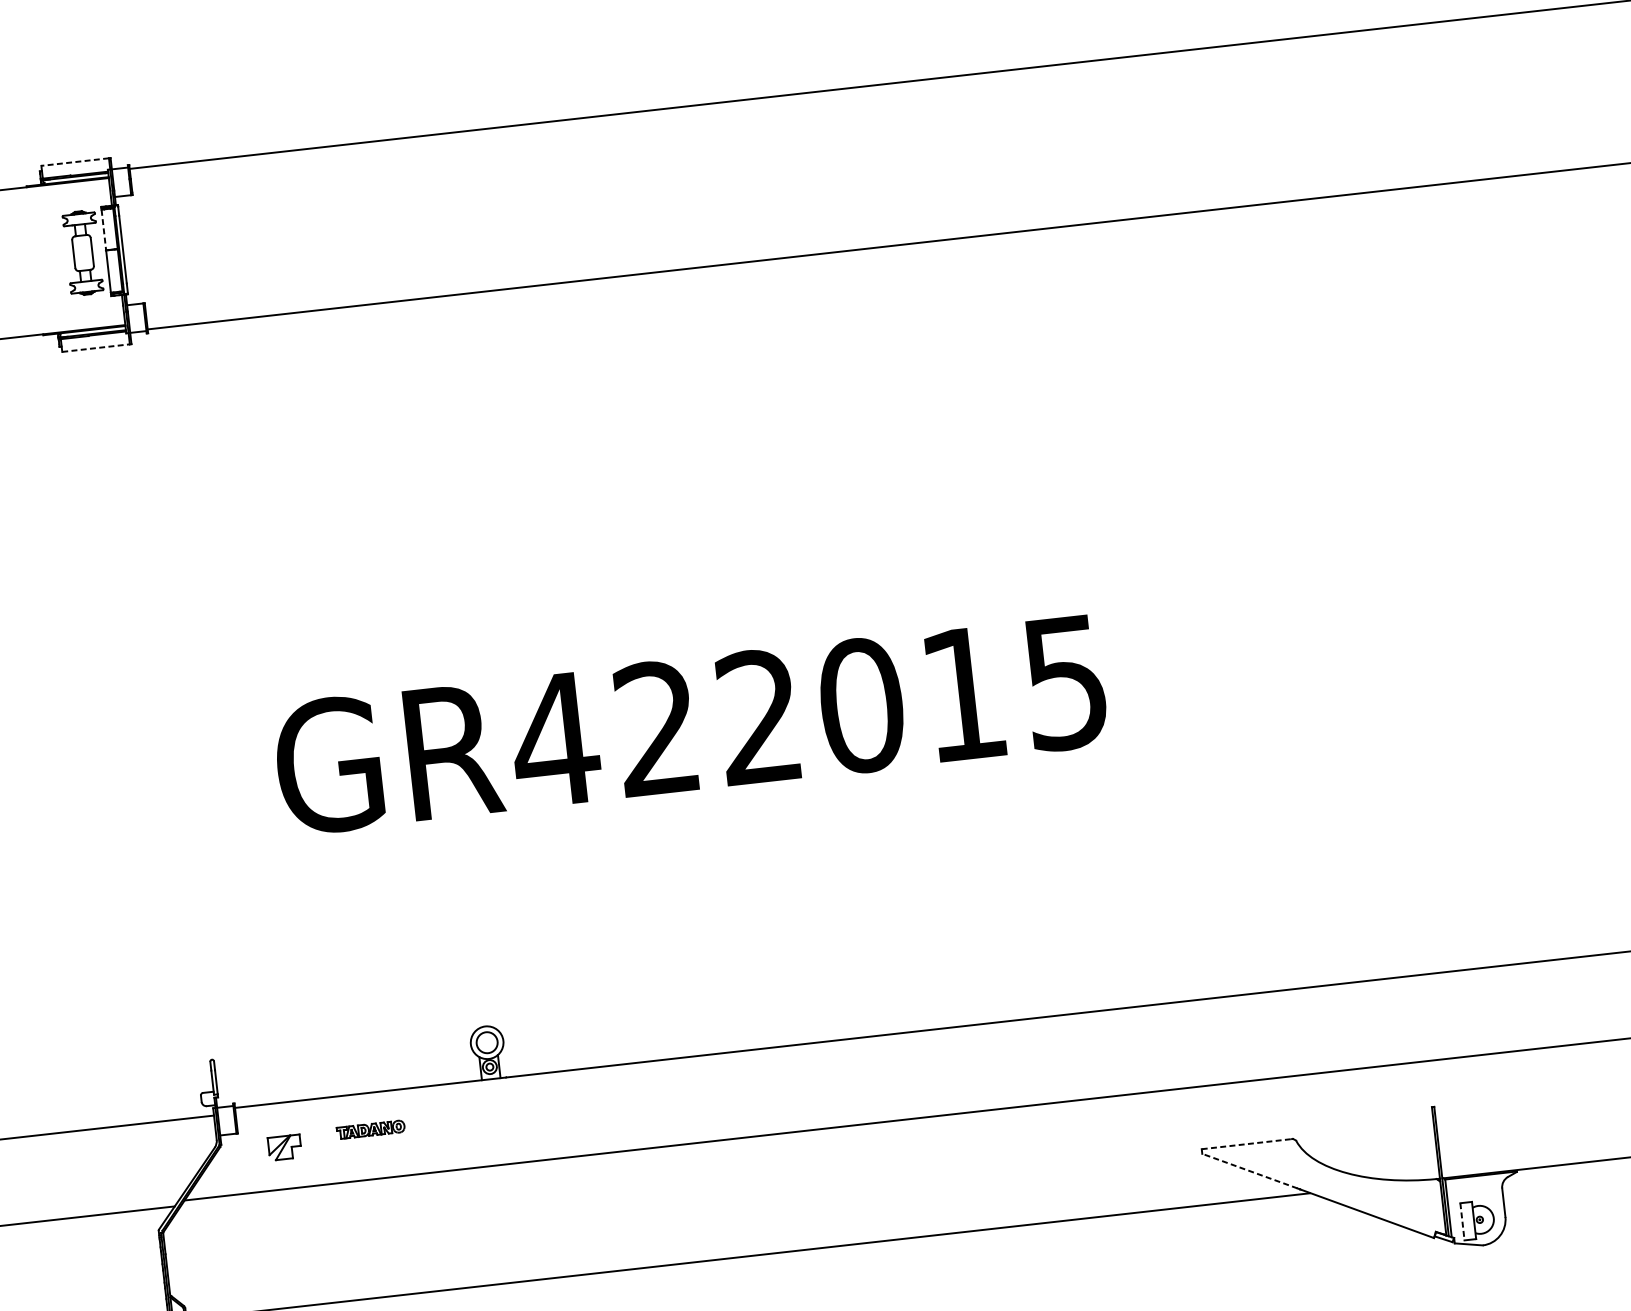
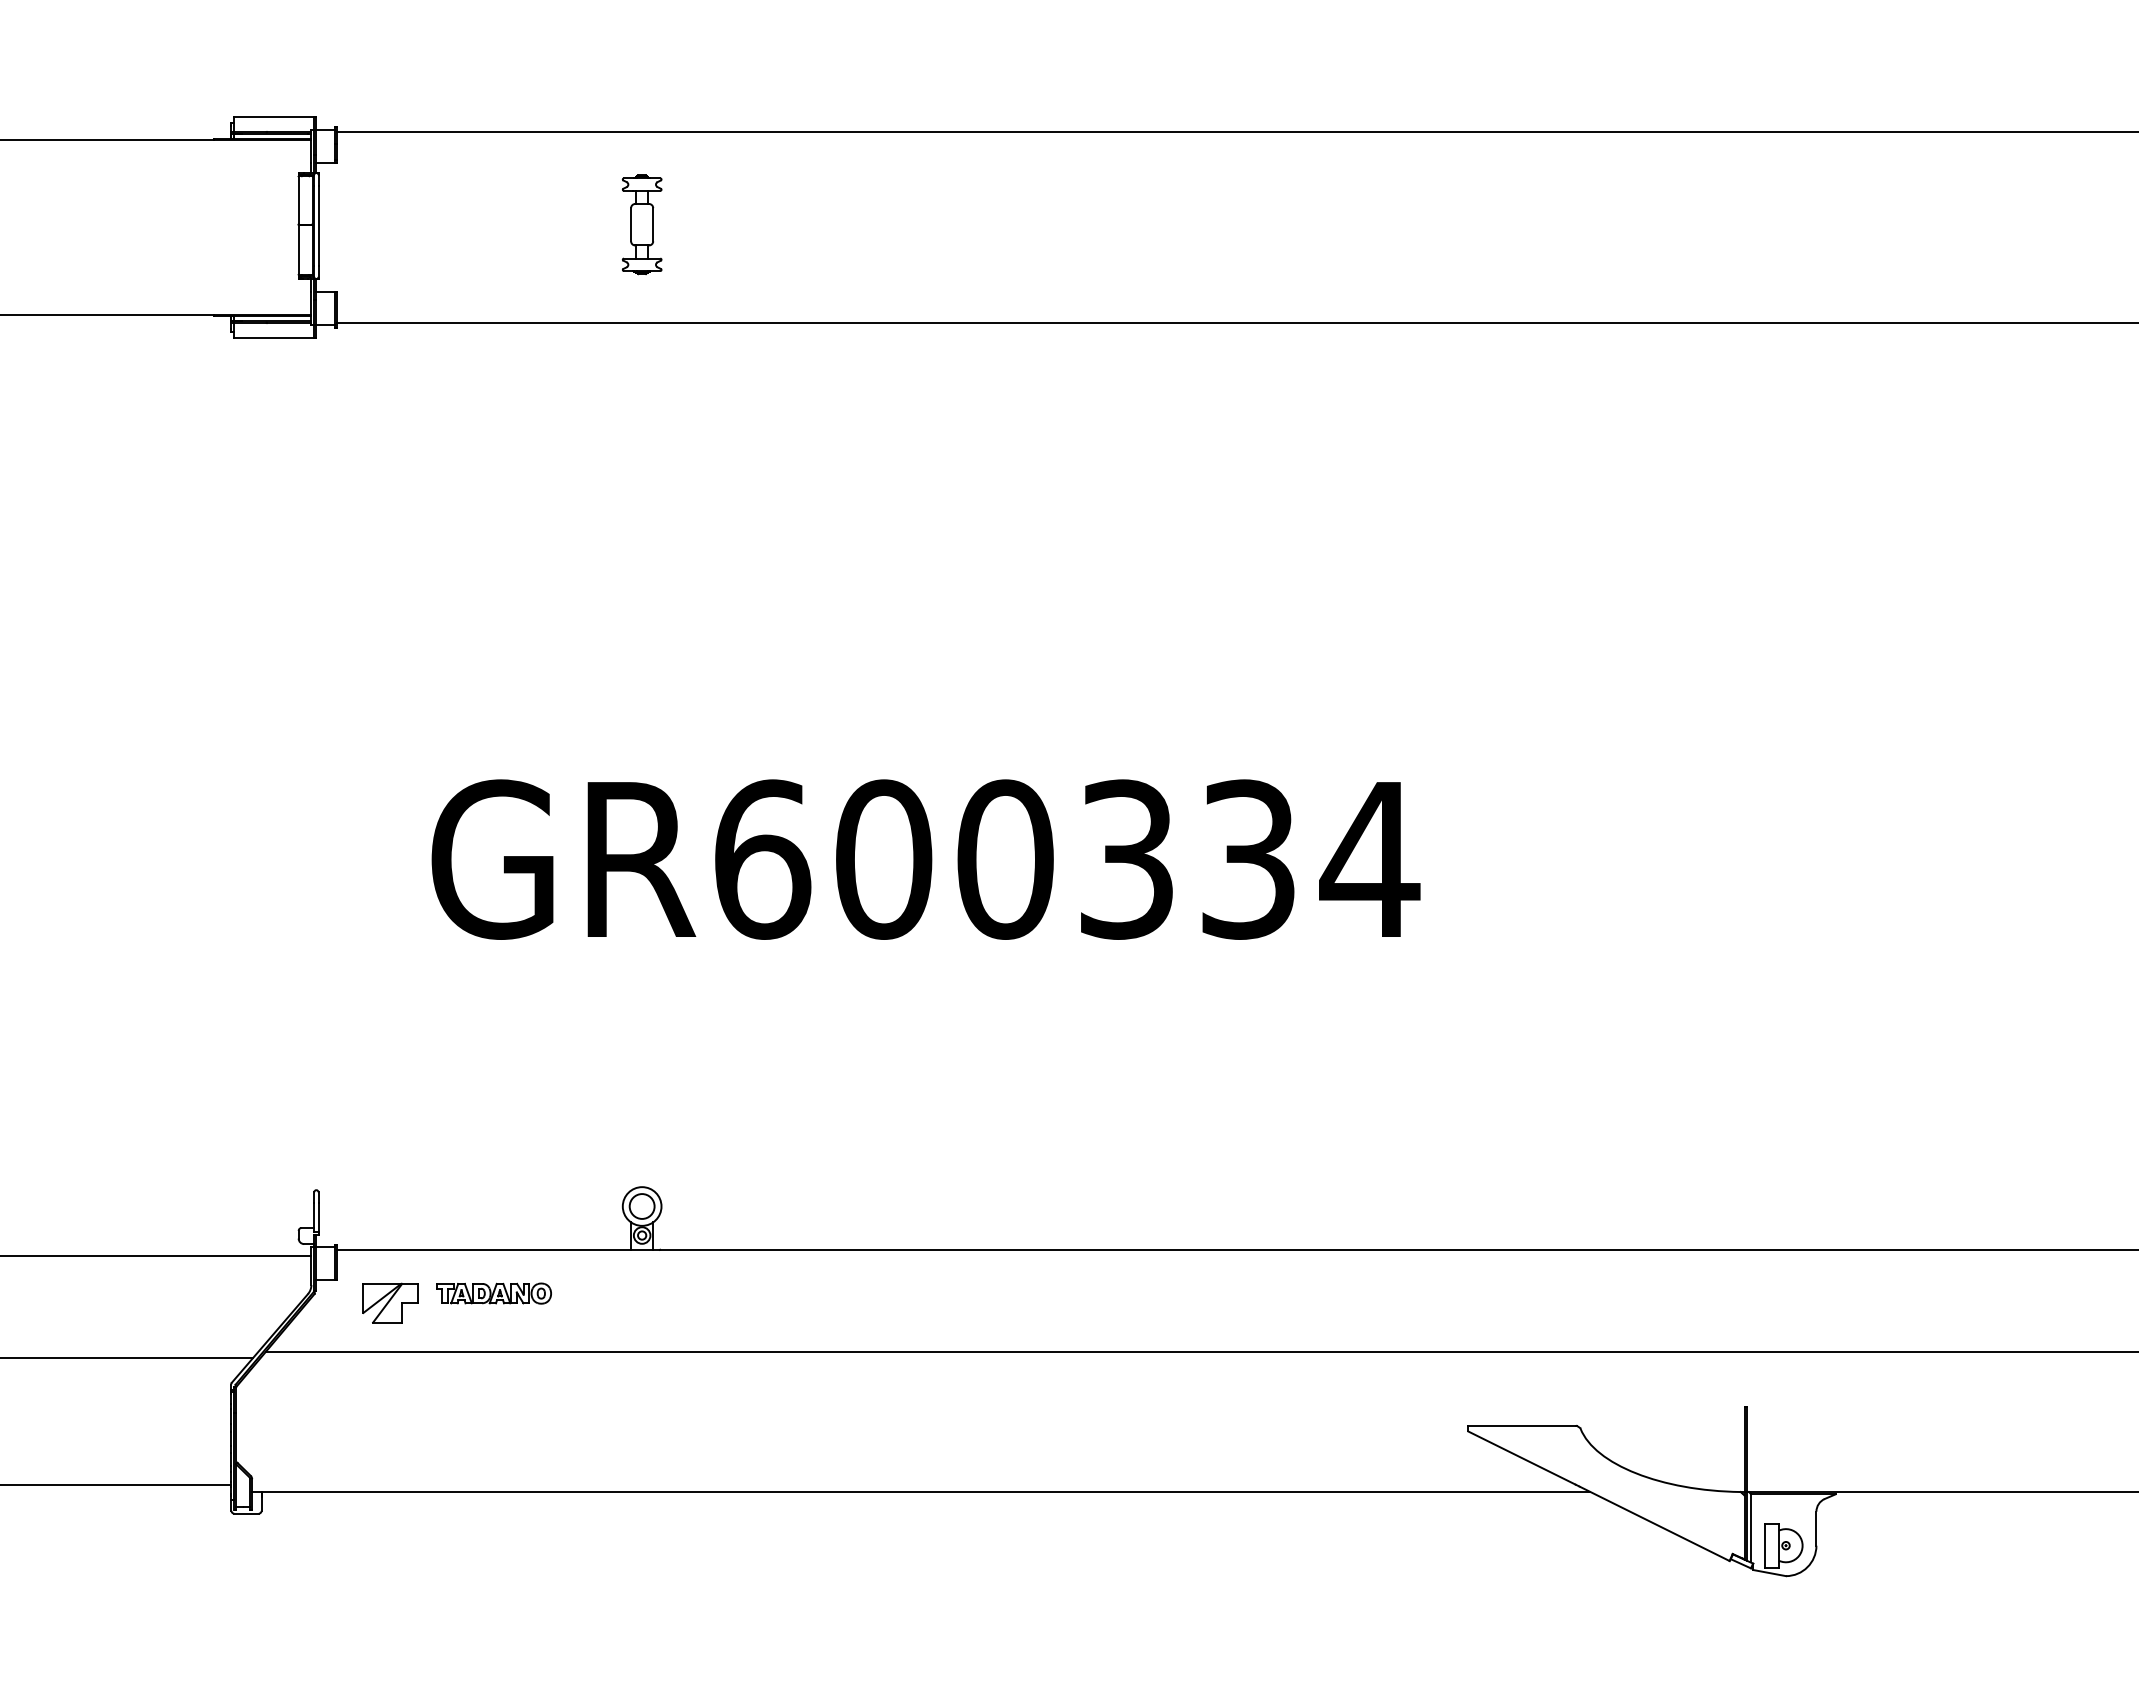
line: (74, 161) -> (273, 116), dashed -> solid
line: (103, 230) -> (298, 200), dashed -> solid
part: (82, 252) -> (641, 224), moved
line: (96, 348) -> (274, 338), dashed -> solid
text: (810, 711) -> (1065, 859), GR422015 -> GR600334
part: (370, 1129) -> (493, 1293), size x1.43
line: (1247, 1143) -> (1522, 1425), dashed -> solid
part: (284, 1147) -> (390, 1302), size x1.43
line: (1250, 1171) -> (1522, 1458), dashed -> solid
line: (1462, 1222) -> (1765, 1546), dashed -> solid

